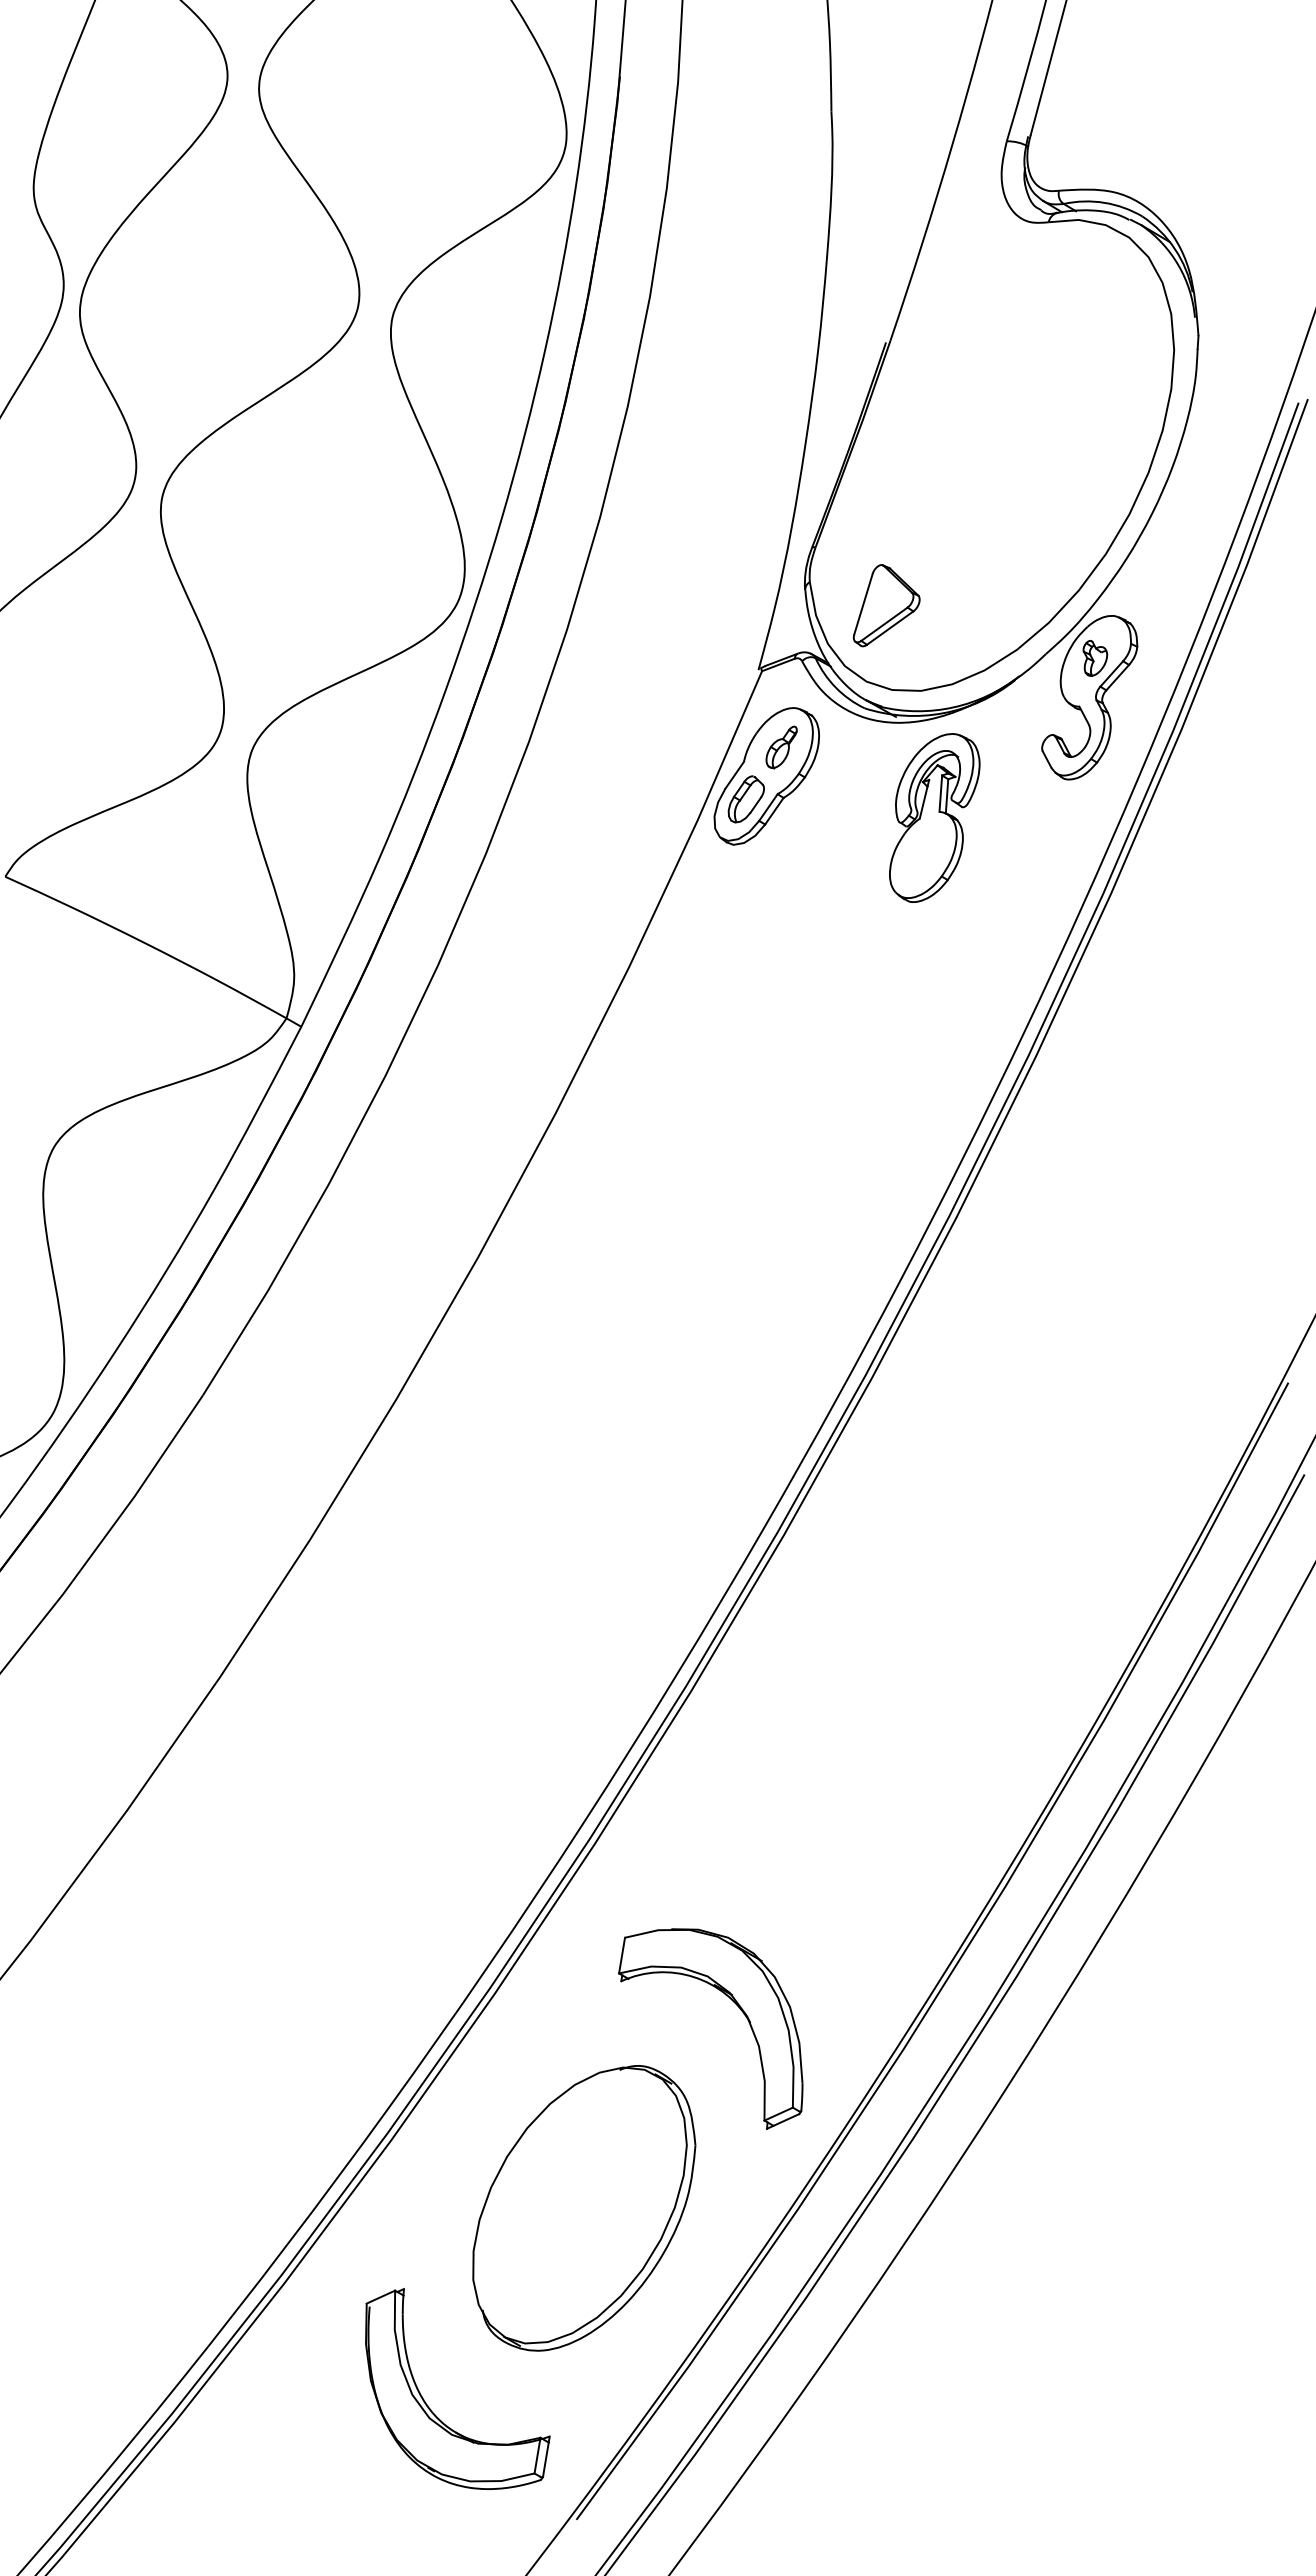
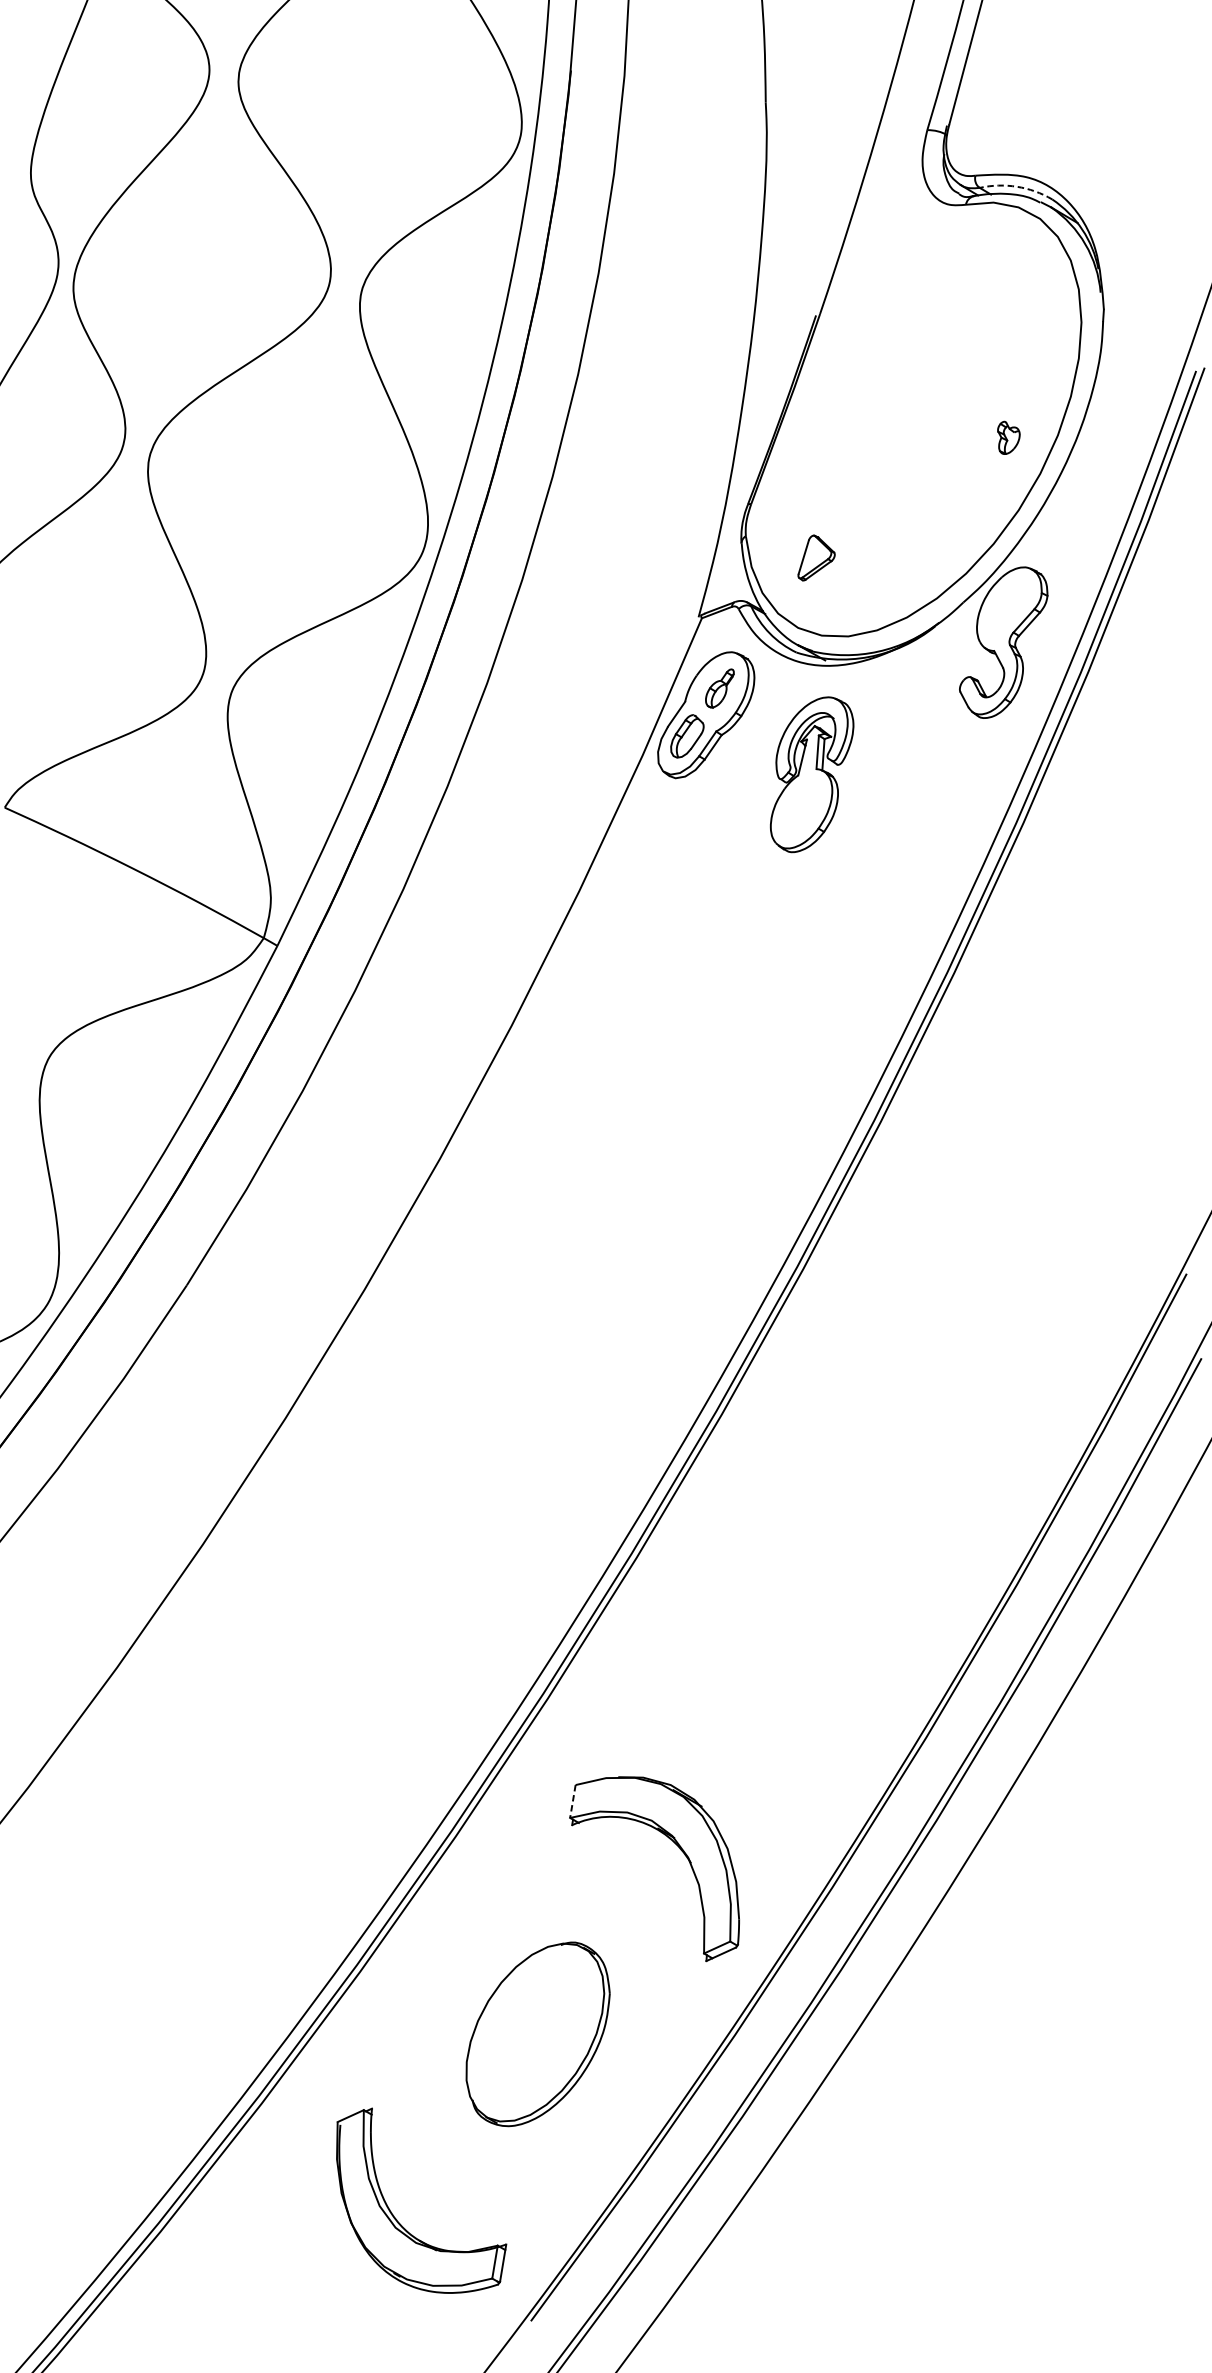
arc: (1104, 202) -> (1017, 186), solid -> dashed
part: (886, 605) -> (816, 557), size x0.6
part: (1095, 658) -> (1009, 438), moved
part: (934, 817) -> (811, 774), moved
line: (621, 1956) -> (572, 1802), solid -> dashed
part: (584, 2208) -> (538, 2034), size x0.7

